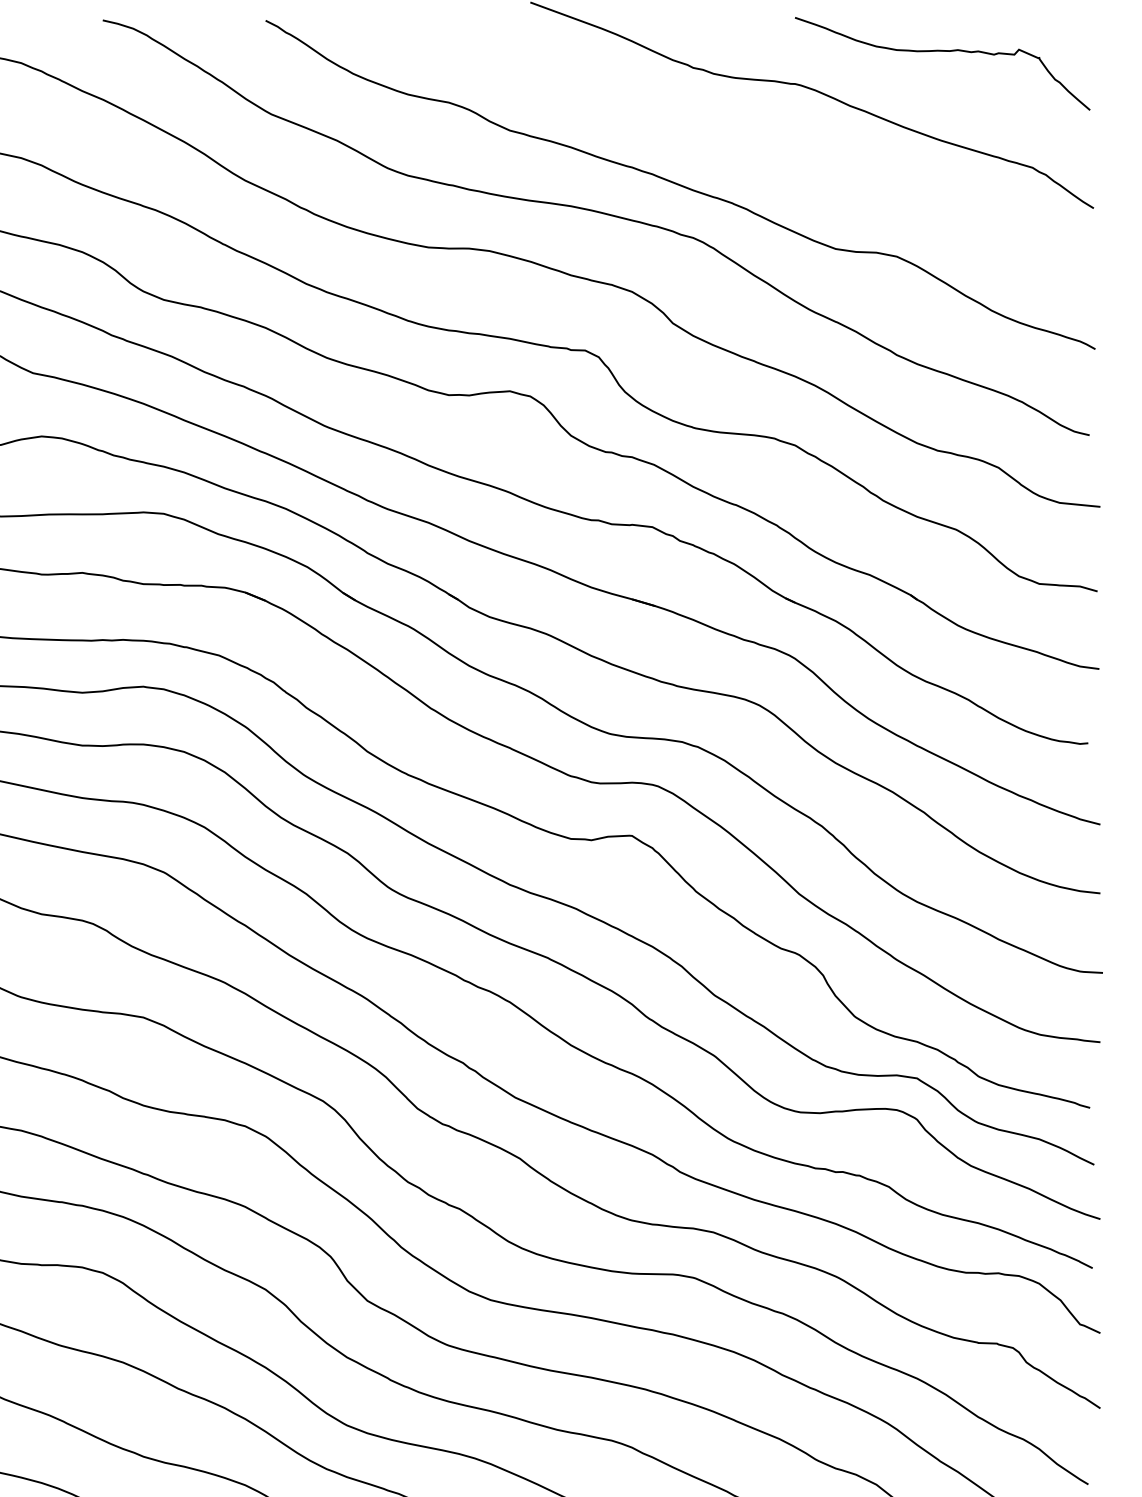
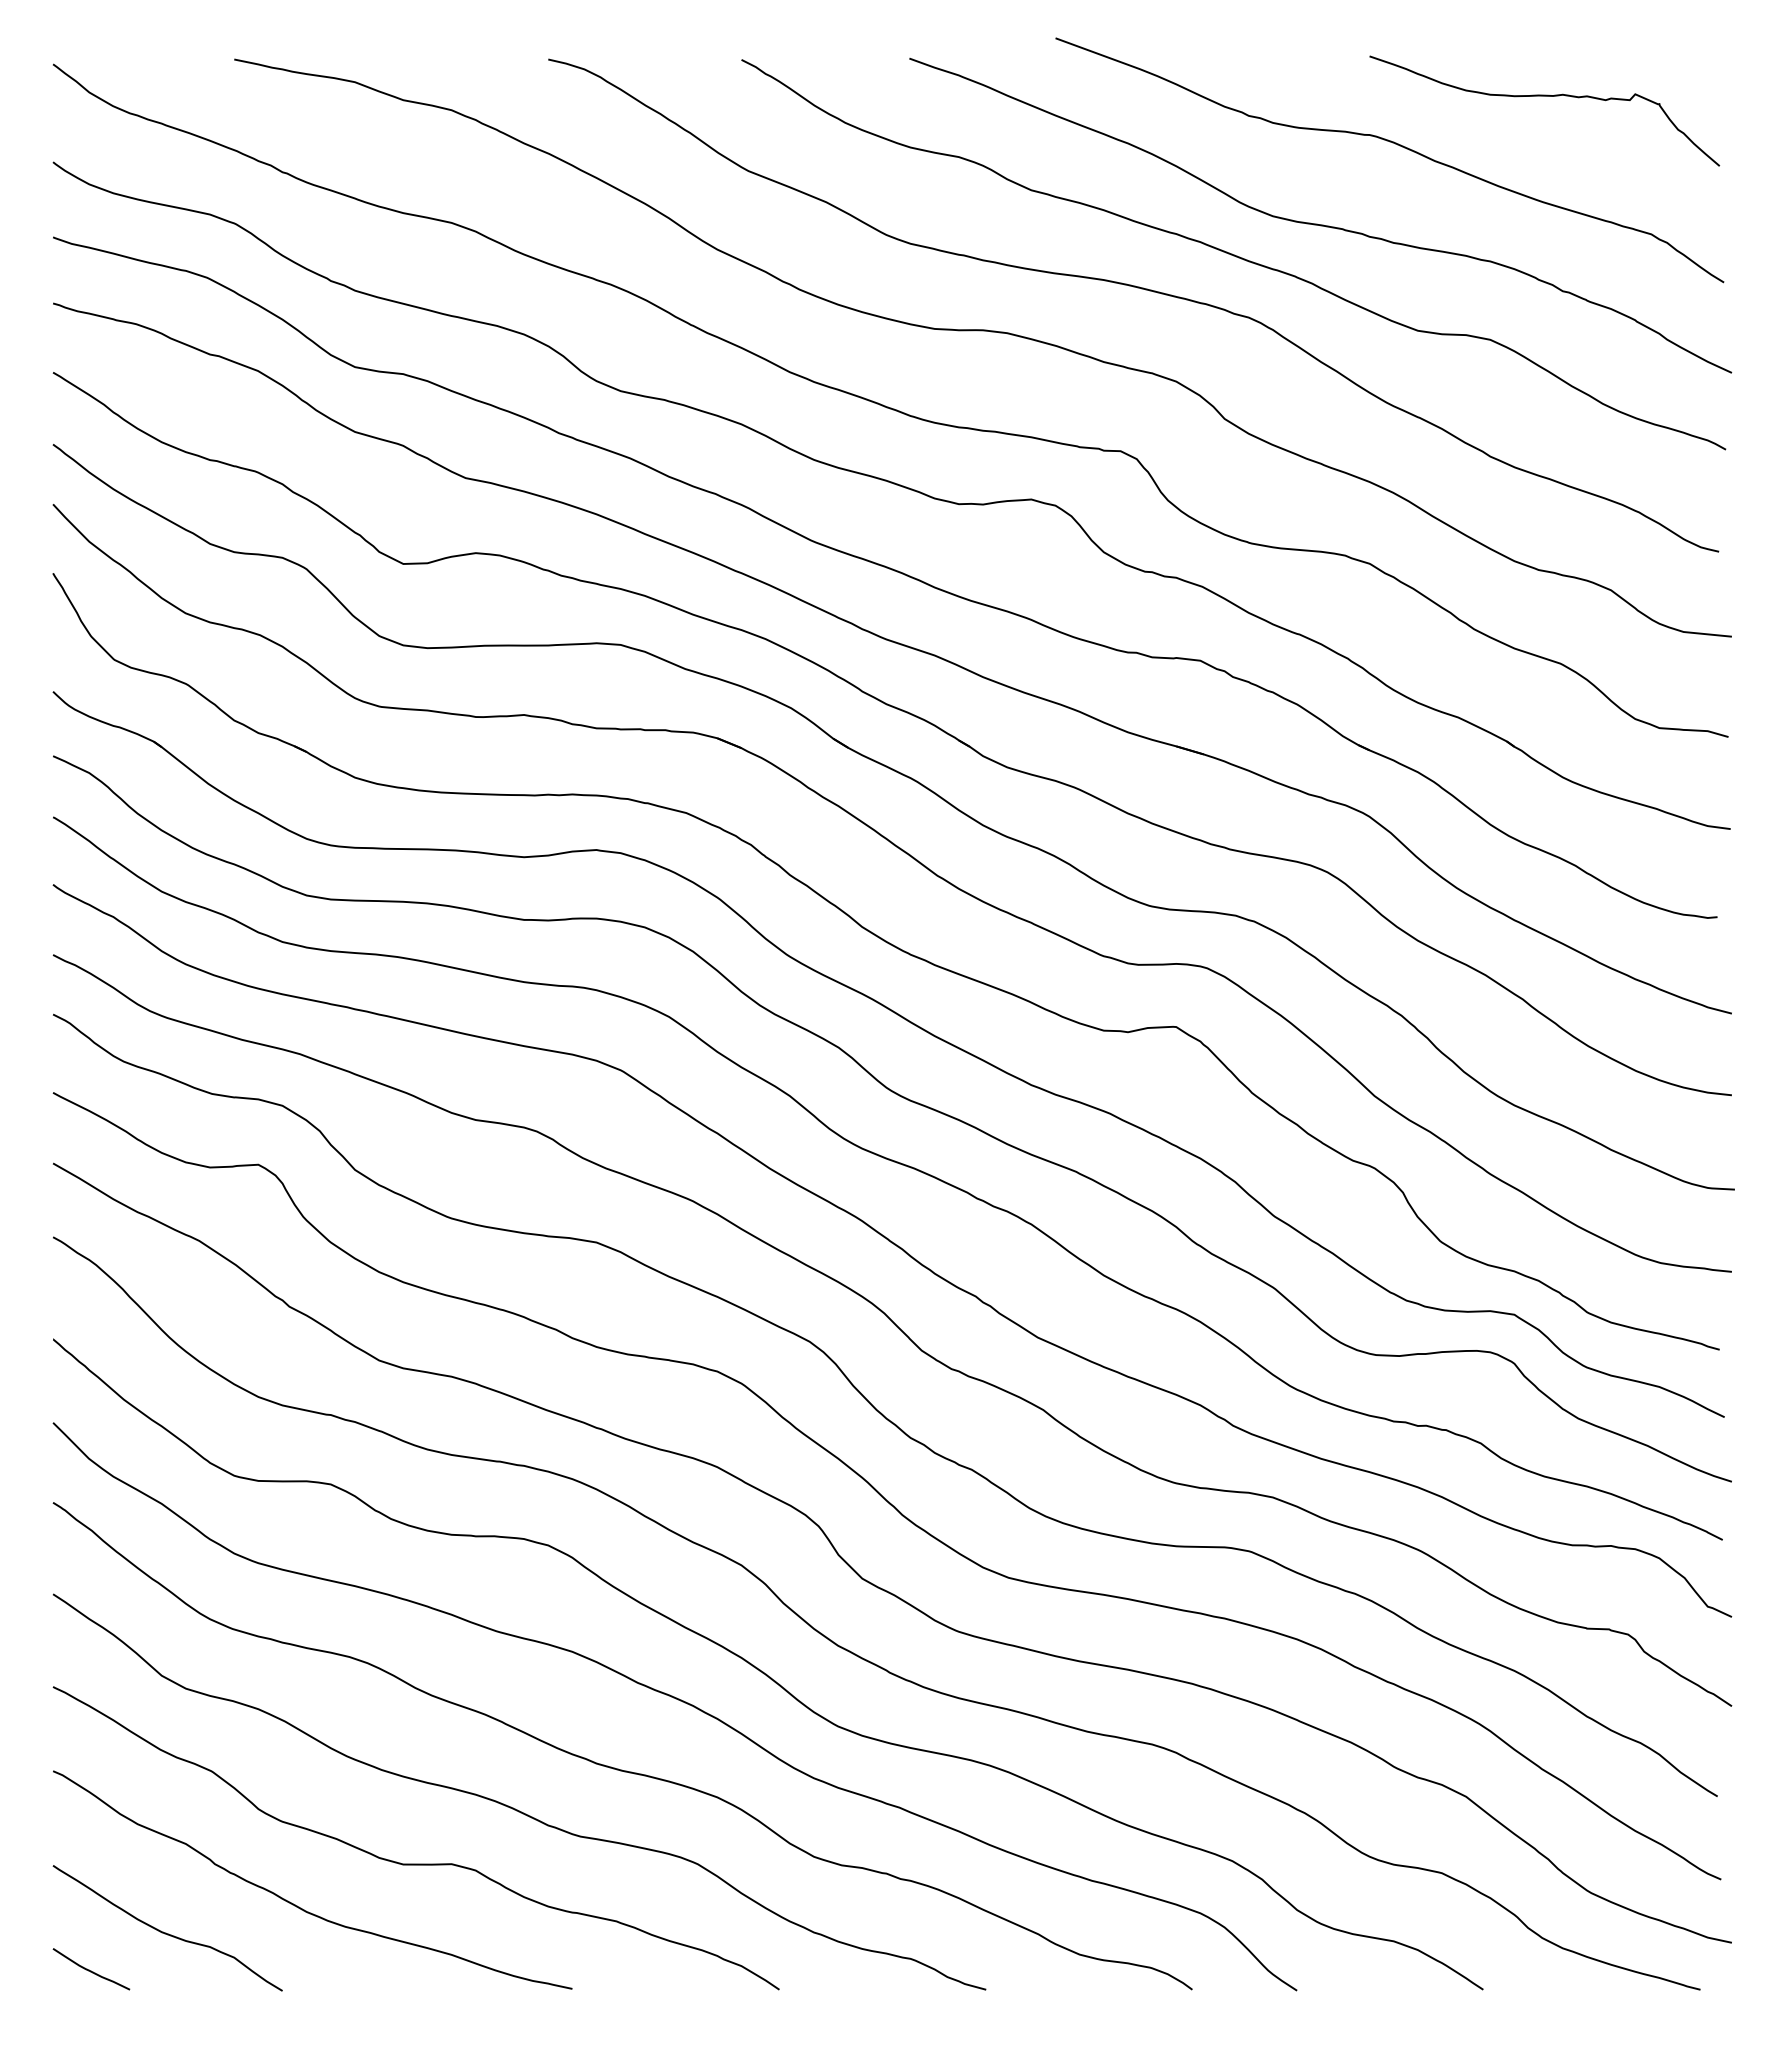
curve: (751, 158) -> (1317, 223), added

